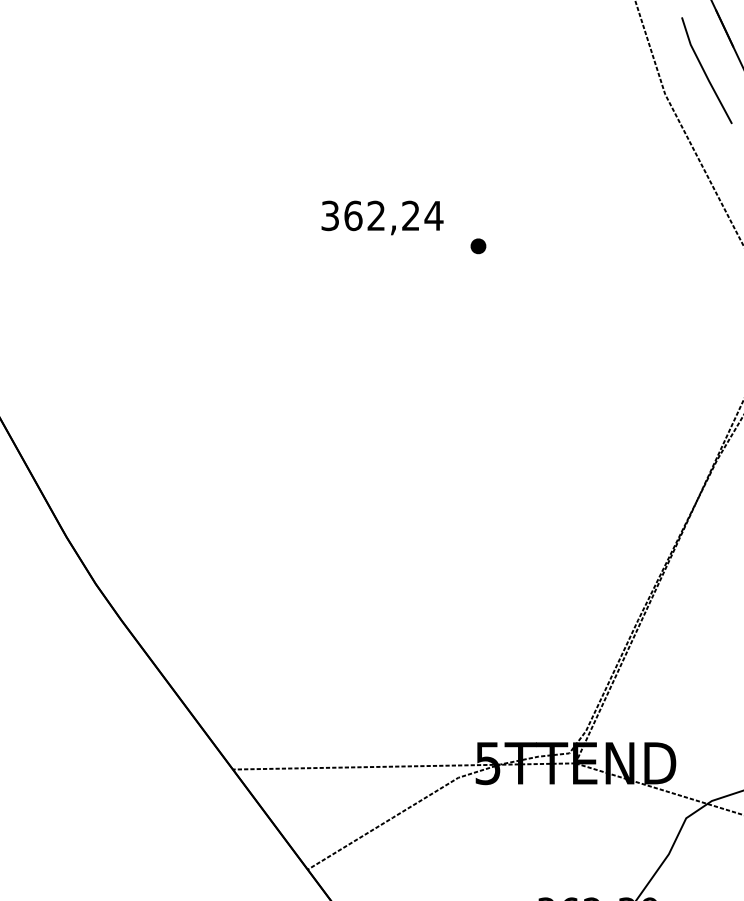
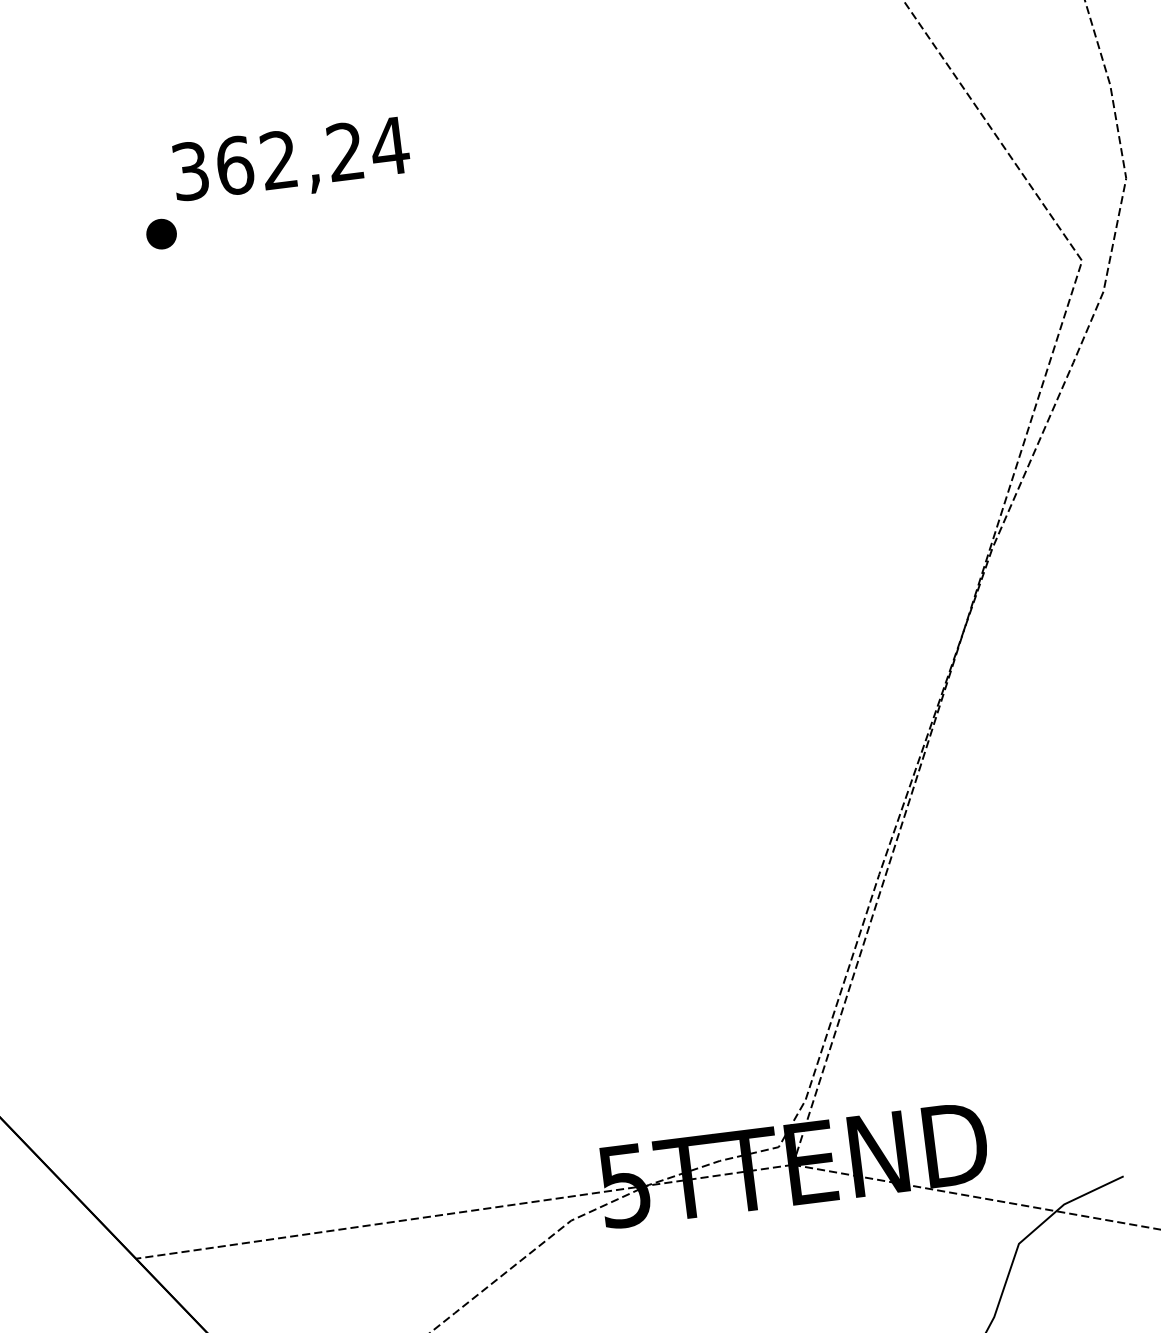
part: (478, 246) -> (161, 234), moved

